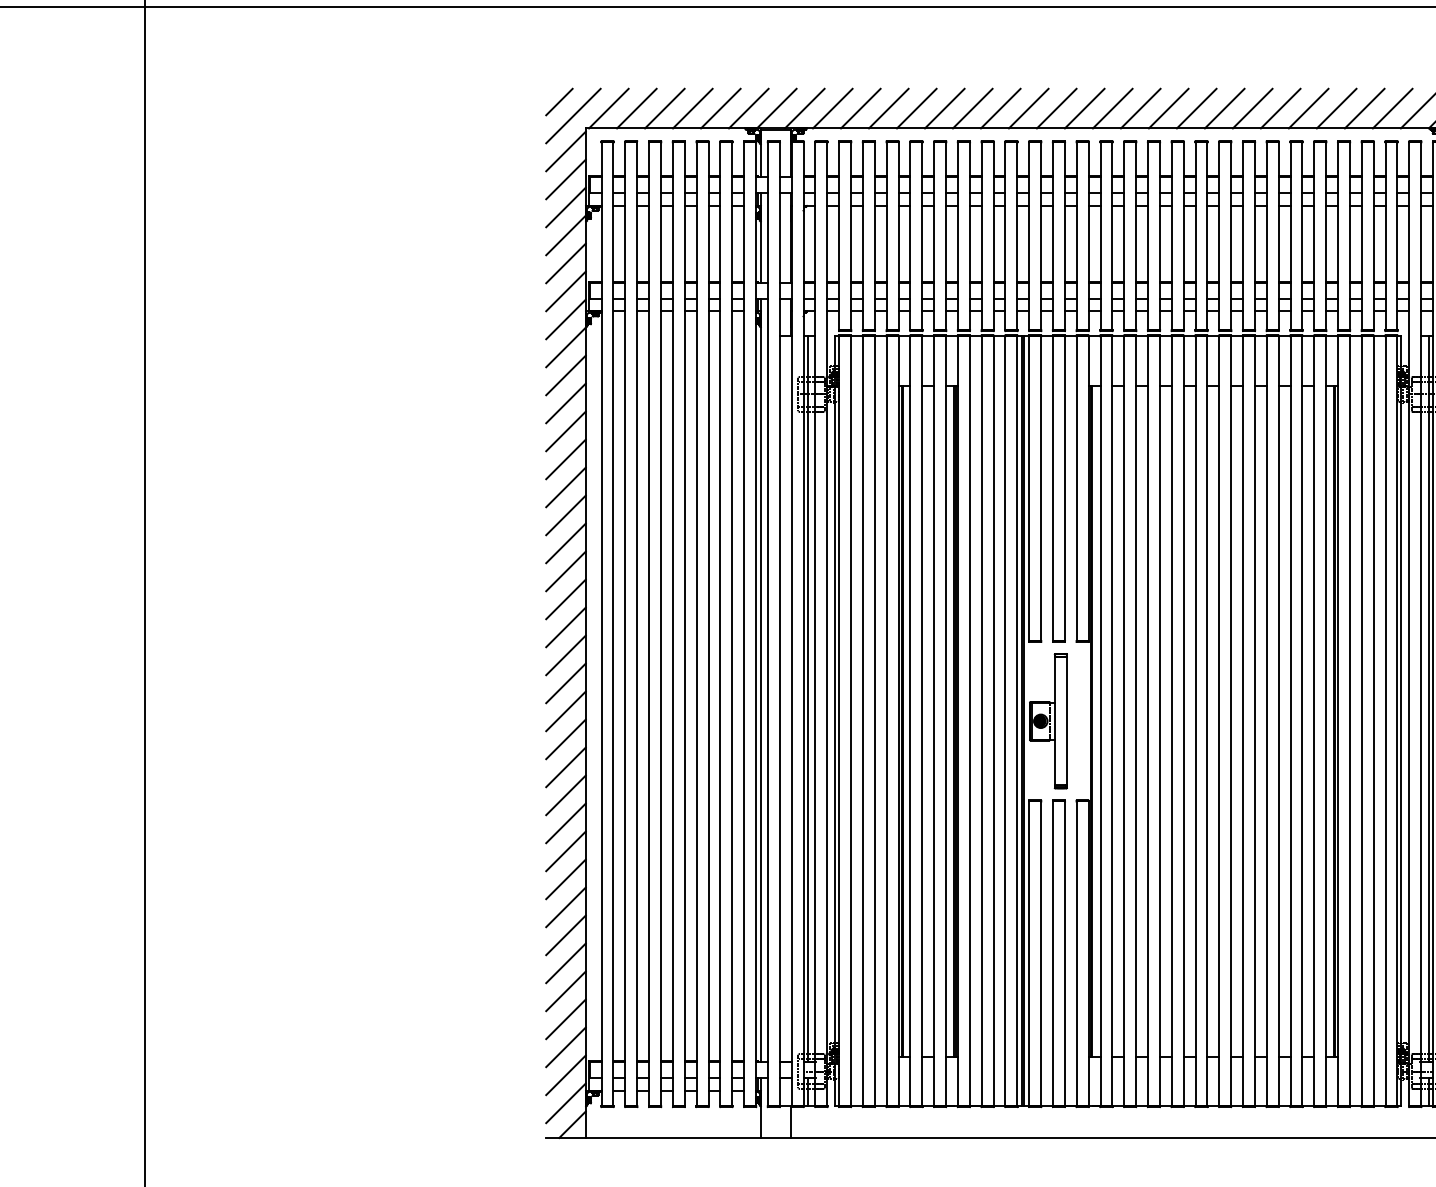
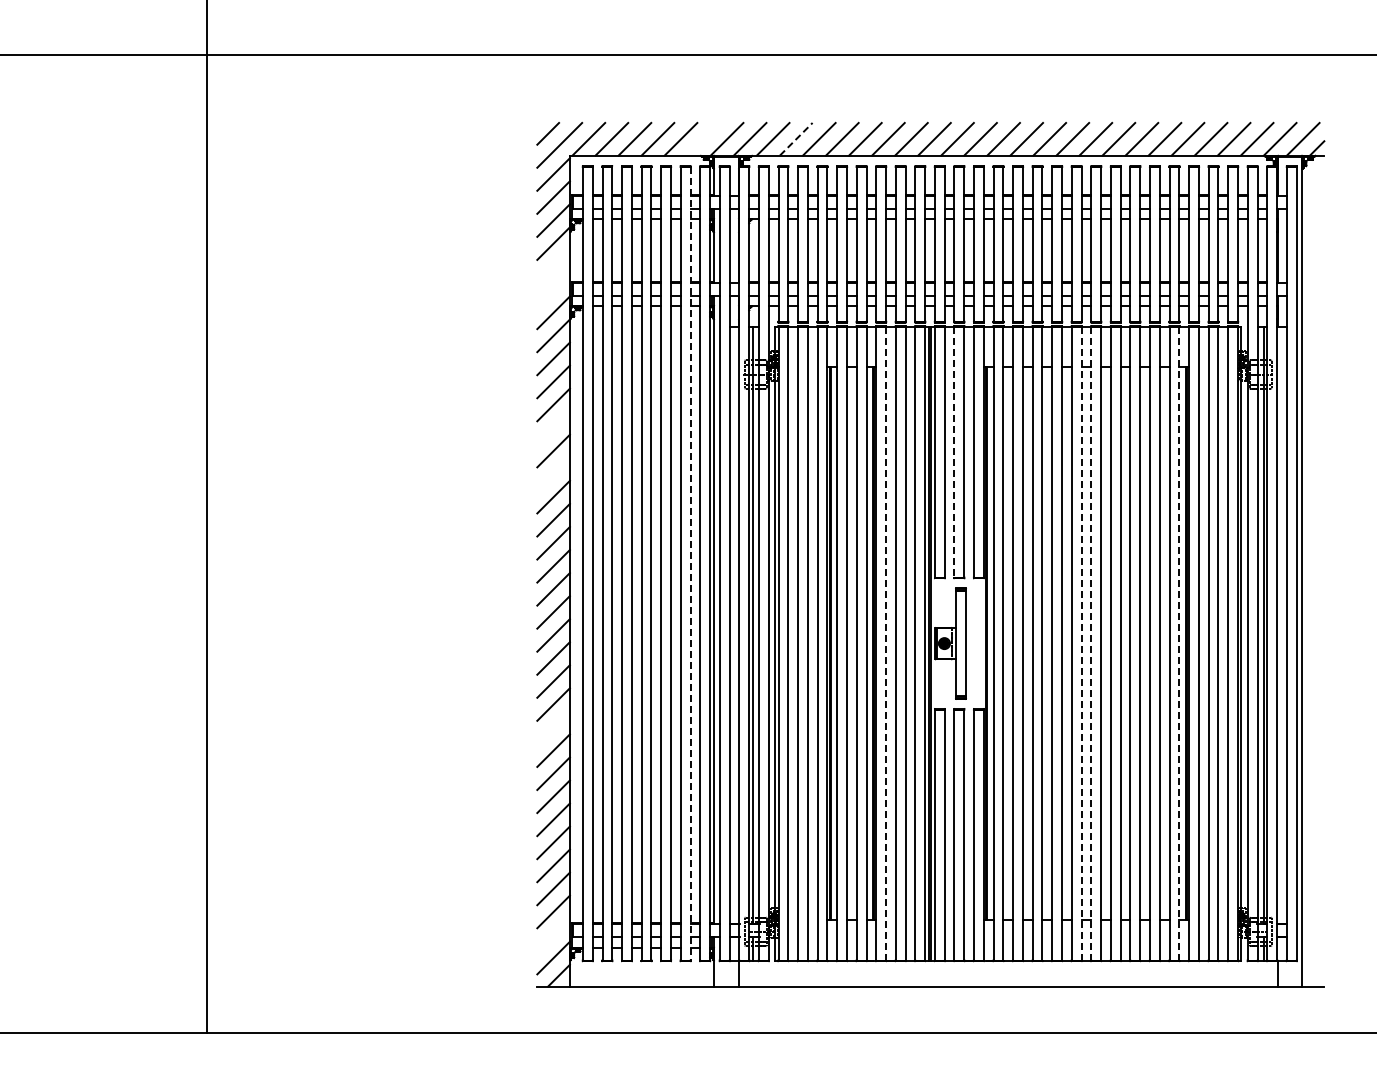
line: (748, 107) -> (703, 138), removed
line: (861, 107) -> (796, 138), solid -> dashed
line: (565, 263) -> (553, 266), removed
line: (565, 291) -> (553, 289), removed
line: (565, 458) -> (553, 427), removed
line: (1053, 489) -> (954, 452), solid -> dashed
line: (565, 514) -> (553, 473), removed
line: (732, 624) -> (690, 563), solid -> dashed
line: (970, 721) -> (886, 643), solid -> dashed
line: (1207, 721) -> (1081, 643), solid -> dashed
line: (1219, 721) -> (1091, 643), solid -> dashed
line: (1326, 721) -> (1179, 643), solid -> dashed
line: (565, 823) -> (553, 727), removed
line: (565, 1074) -> (553, 934), removed

